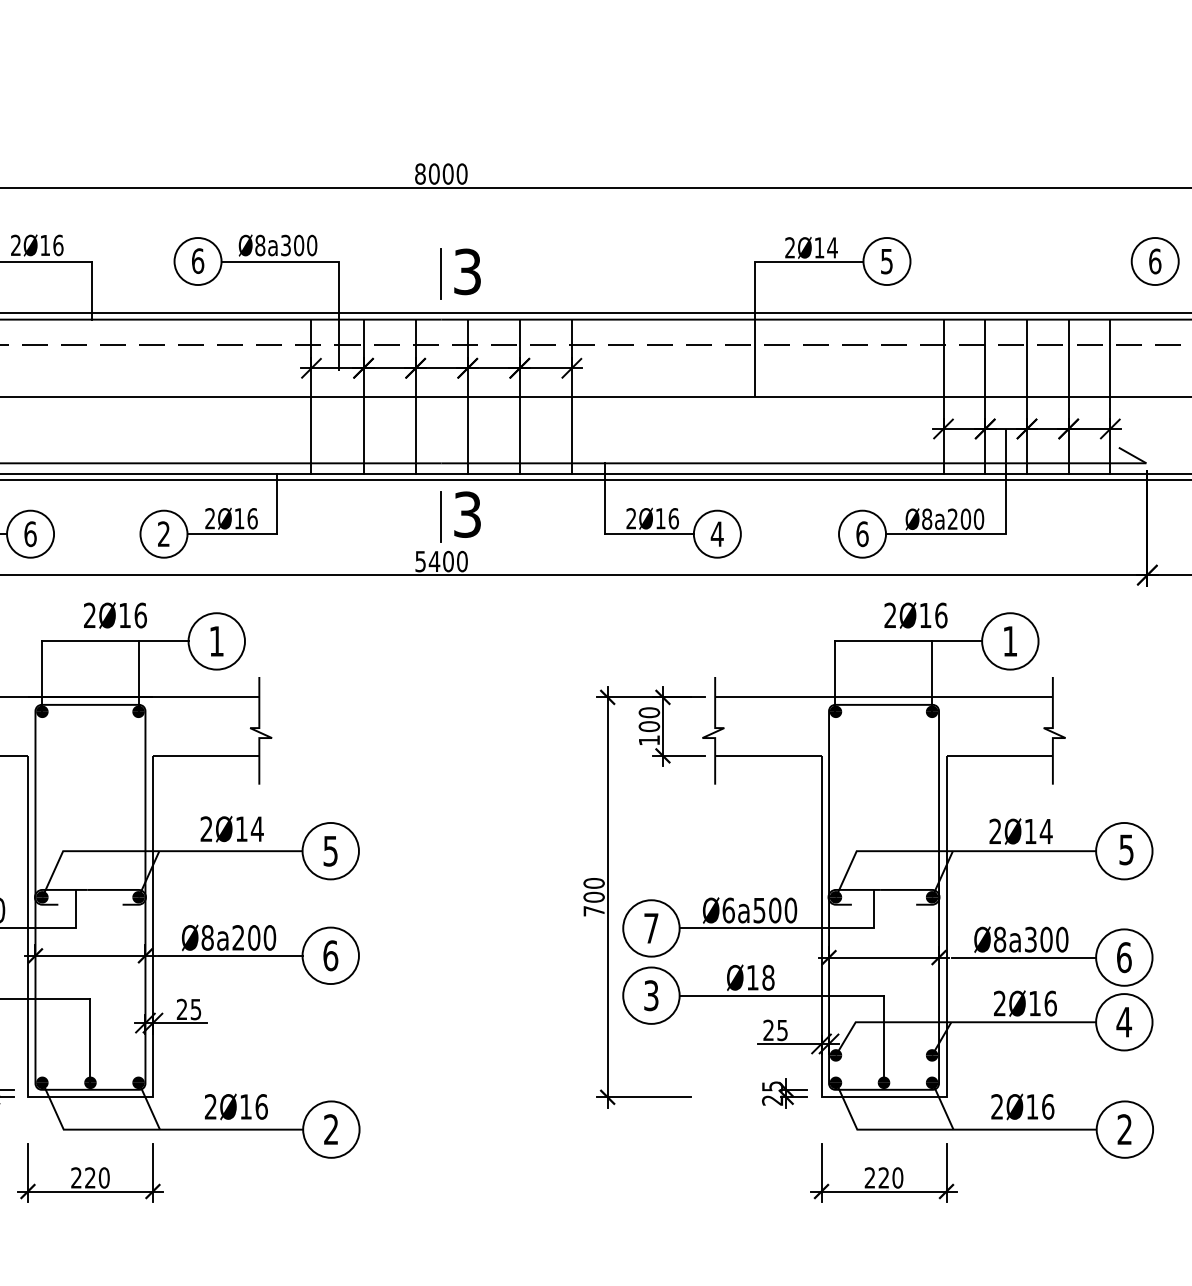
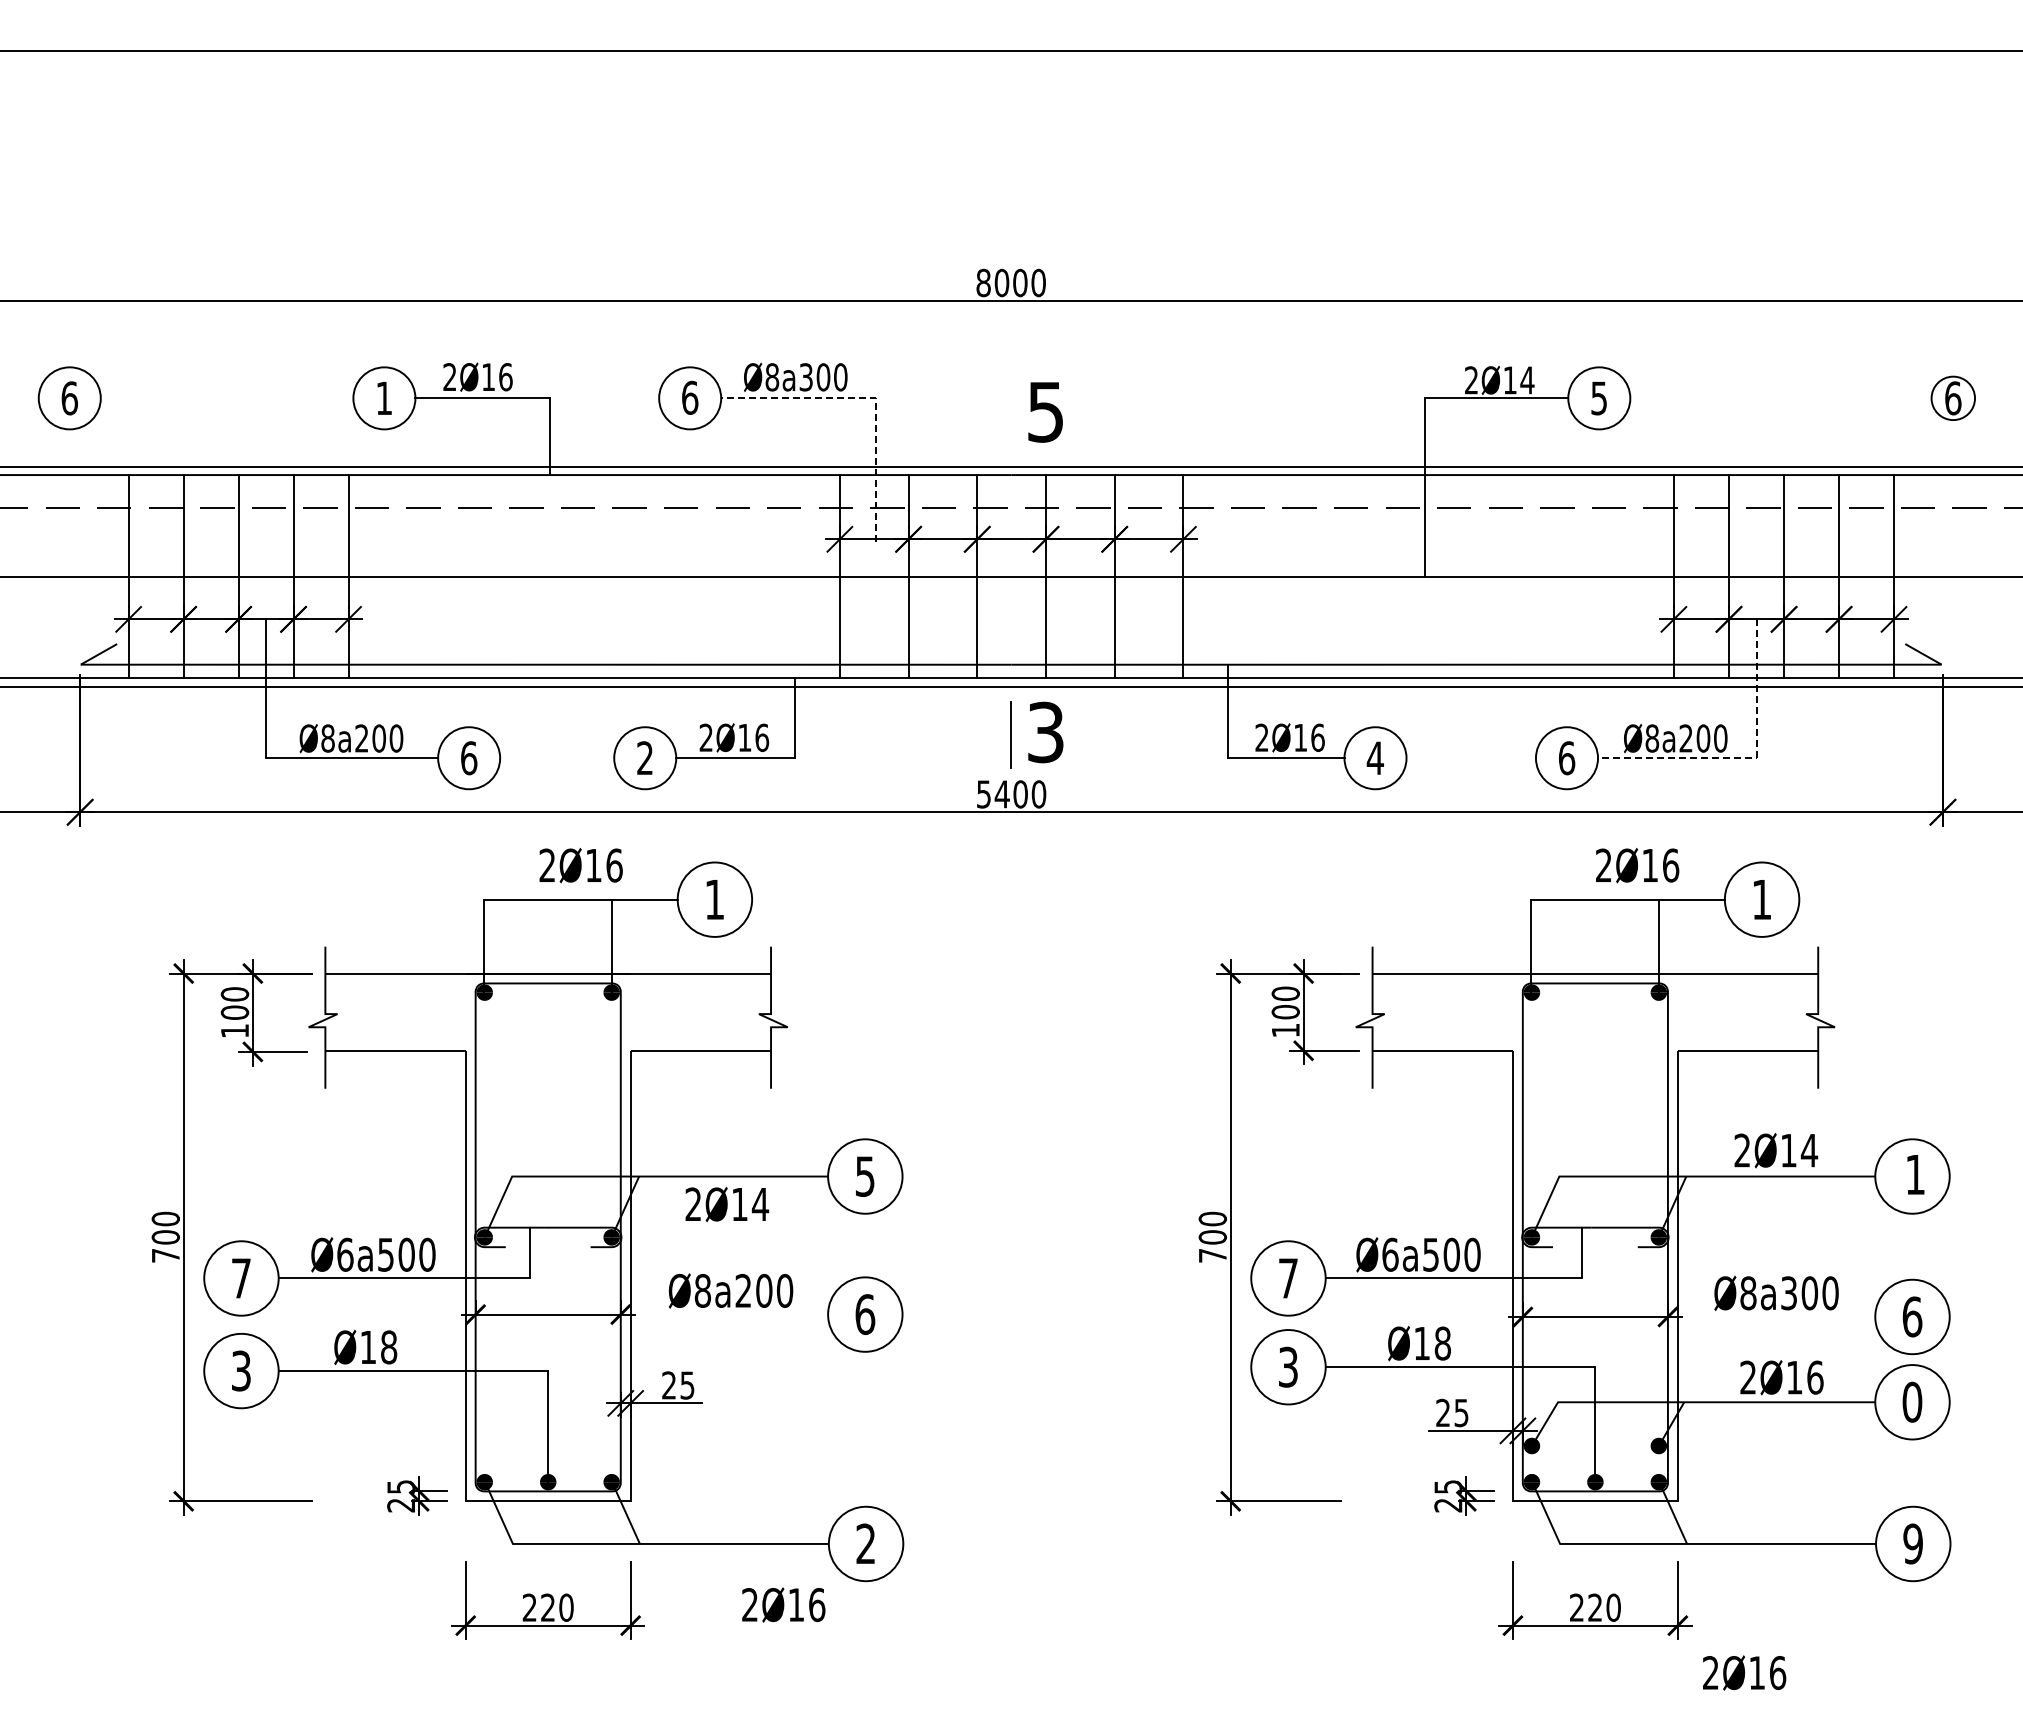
line: (334, 261) -> (870, 398), solid -> dashed
circle: (1155, 261) -> (1953, 398), size x0.7
text: (467, 271) -> (1045, 411), 3 -> 5
line: (441, 273) -> (1011, 414), removed
line: (998, 534) -> (1746, 758), solid -> dashed
text: (232, 829) -> (727, 1204), moved
text: (1126, 850) -> (1915, 1175), 5 -> 1
line: (230, 955) -> (732, 1314), removed
line: (1023, 957) -> (1779, 1316), removed
text: (1124, 1021) -> (1912, 1401), 4 -> 0
text: (236, 1106) -> (783, 1604), moved
text: (1022, 1106) -> (1744, 1672), moved
text: (1124, 1129) -> (1912, 1543), 2 -> 9

